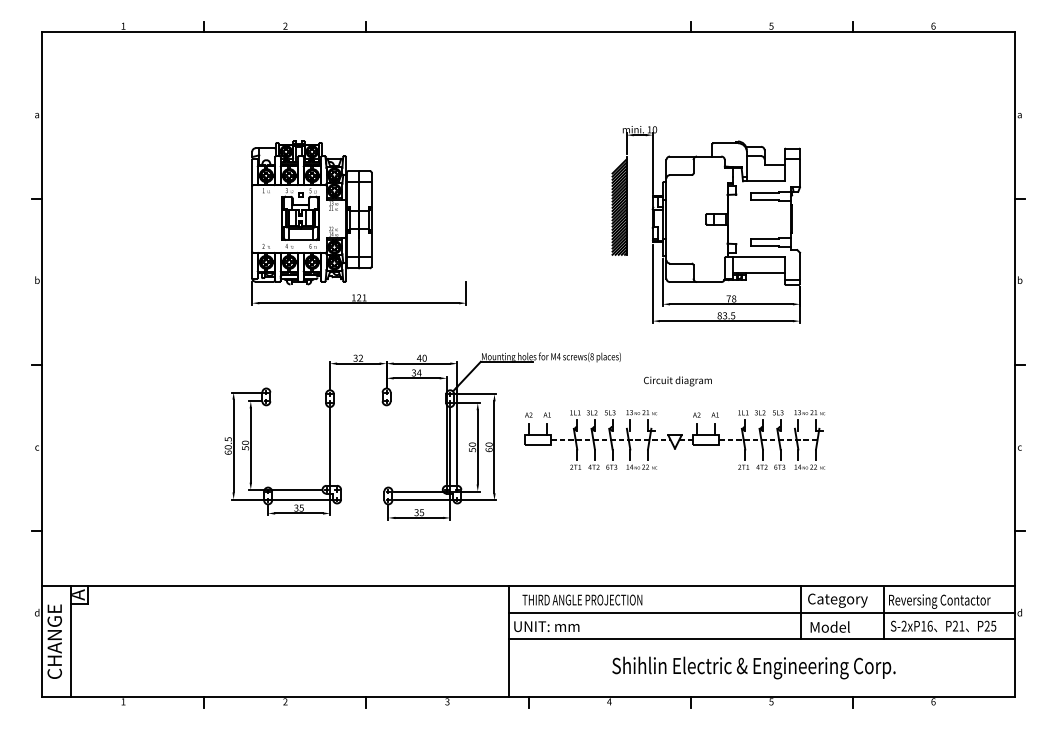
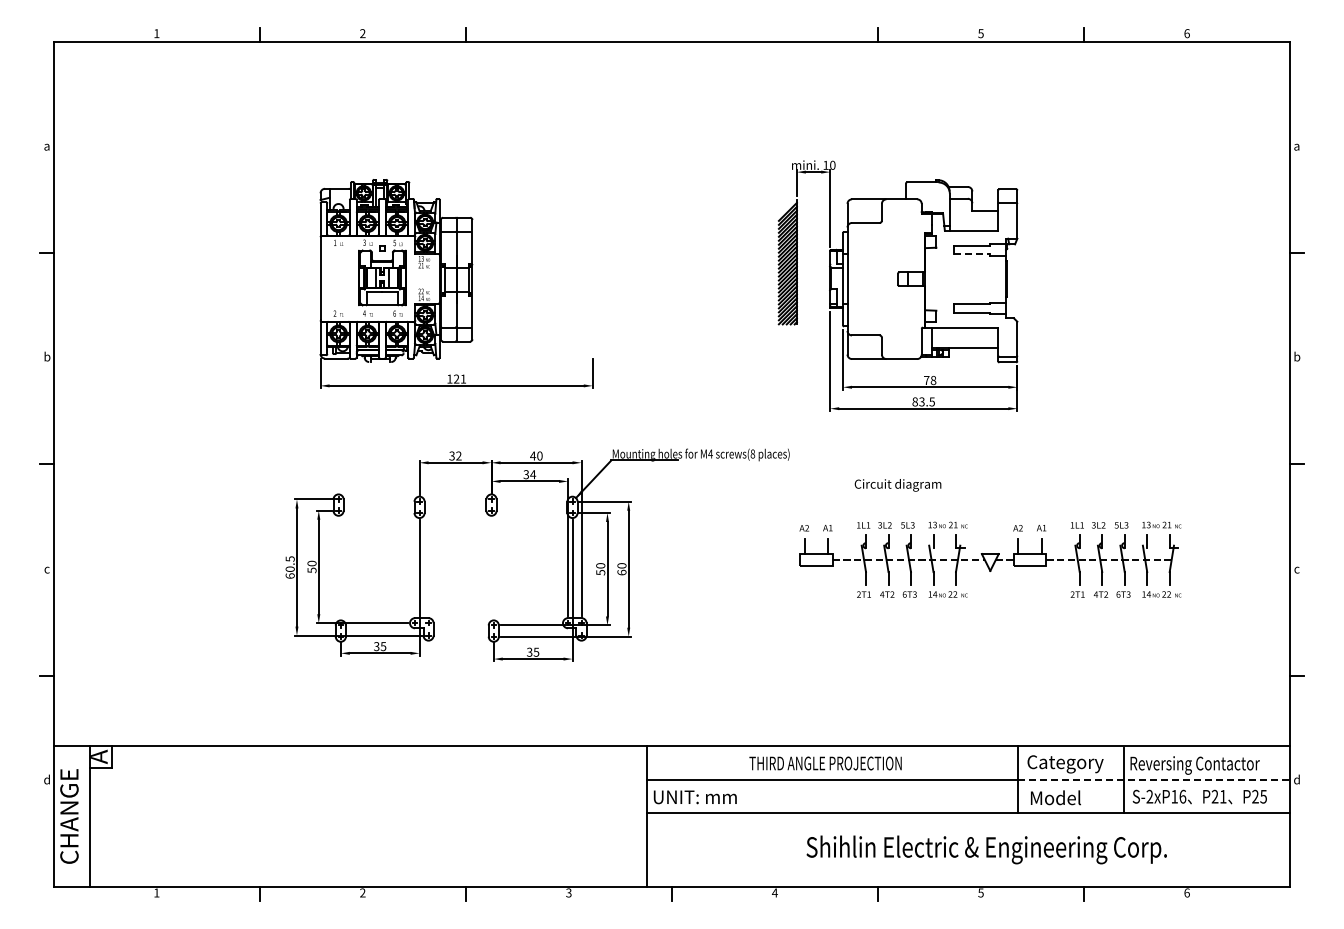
line: (764, 199) -> (972, 254), solid -> dashed
text: (677, 381) -> (897, 485), moved
part: (675, 439) -> (990, 559), moved
text: (582, 600) -> (825, 763), moved
line: (907, 613) -> (1154, 780), solid -> dashed
text: (753, 667) -> (986, 849), moved

